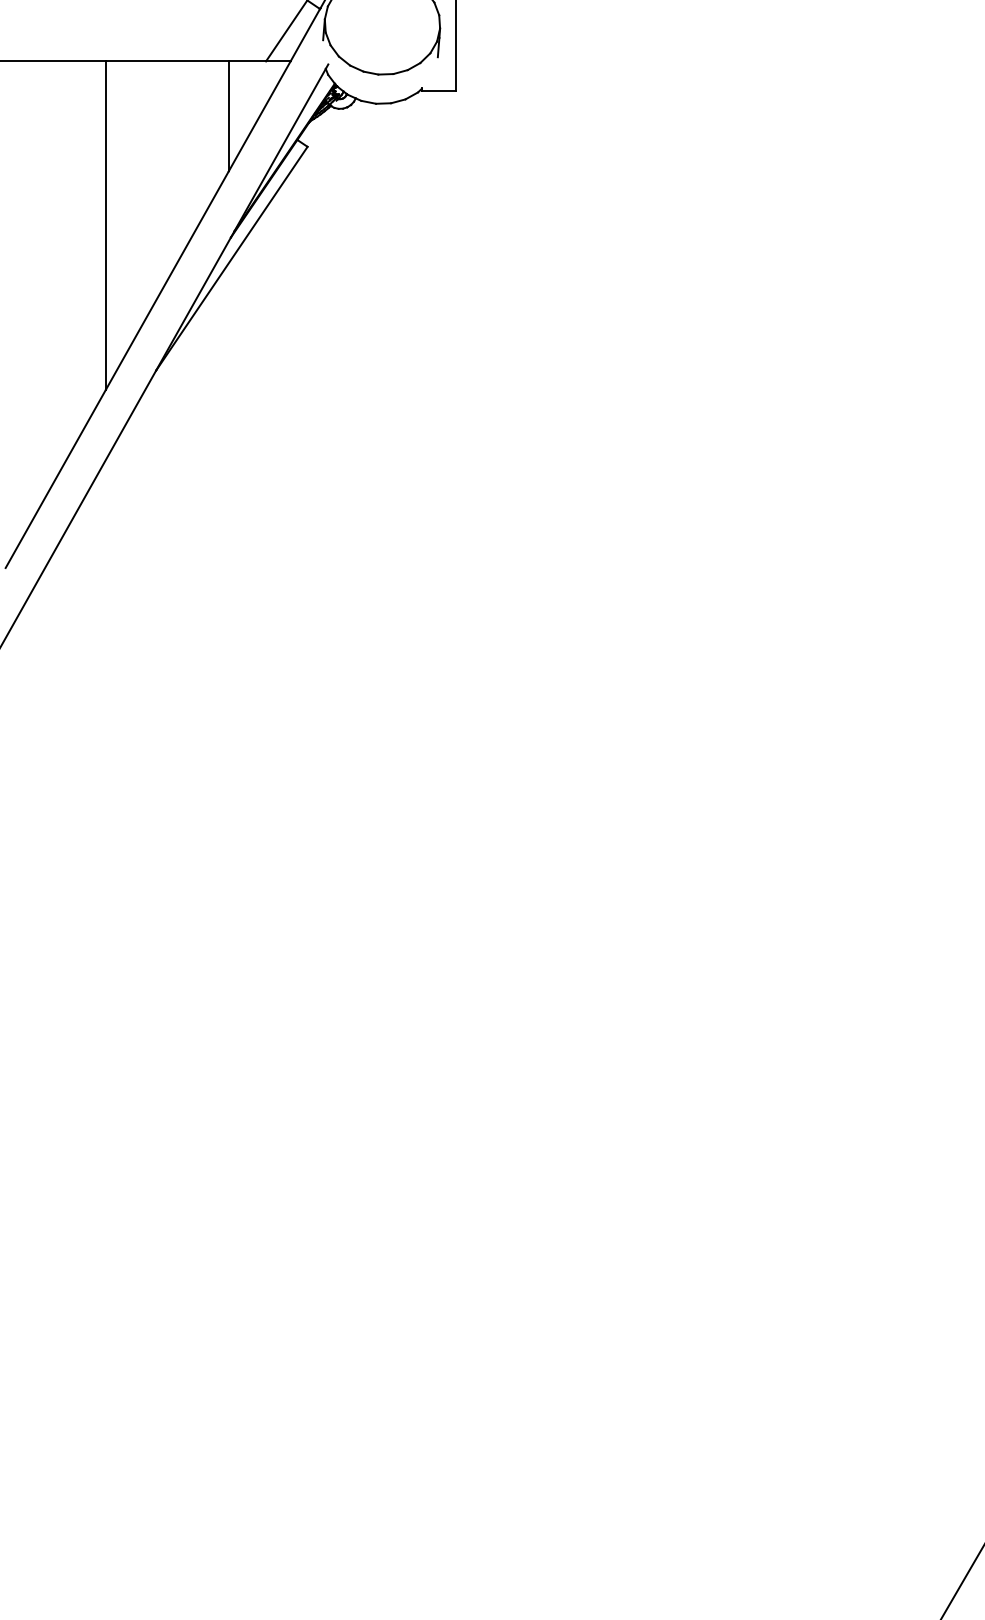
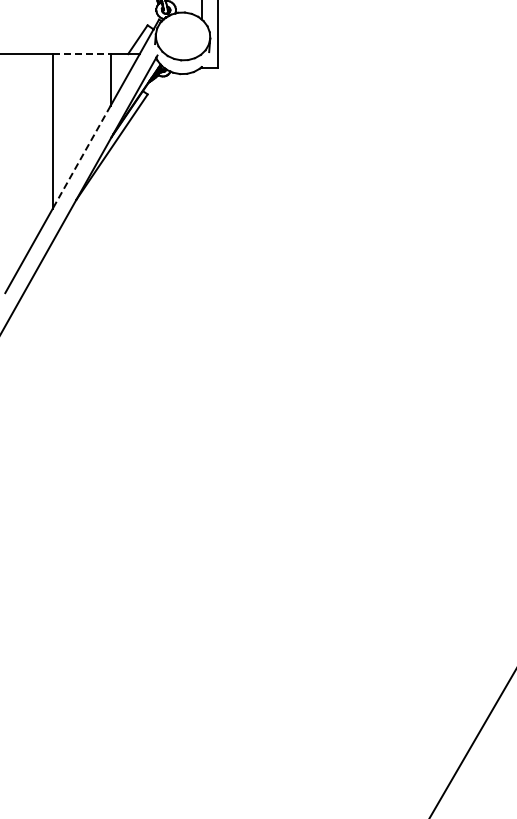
line: (167, 62) -> (81, 54), solid -> dashed
line: (167, 280) -> (81, 157), solid -> dashed

